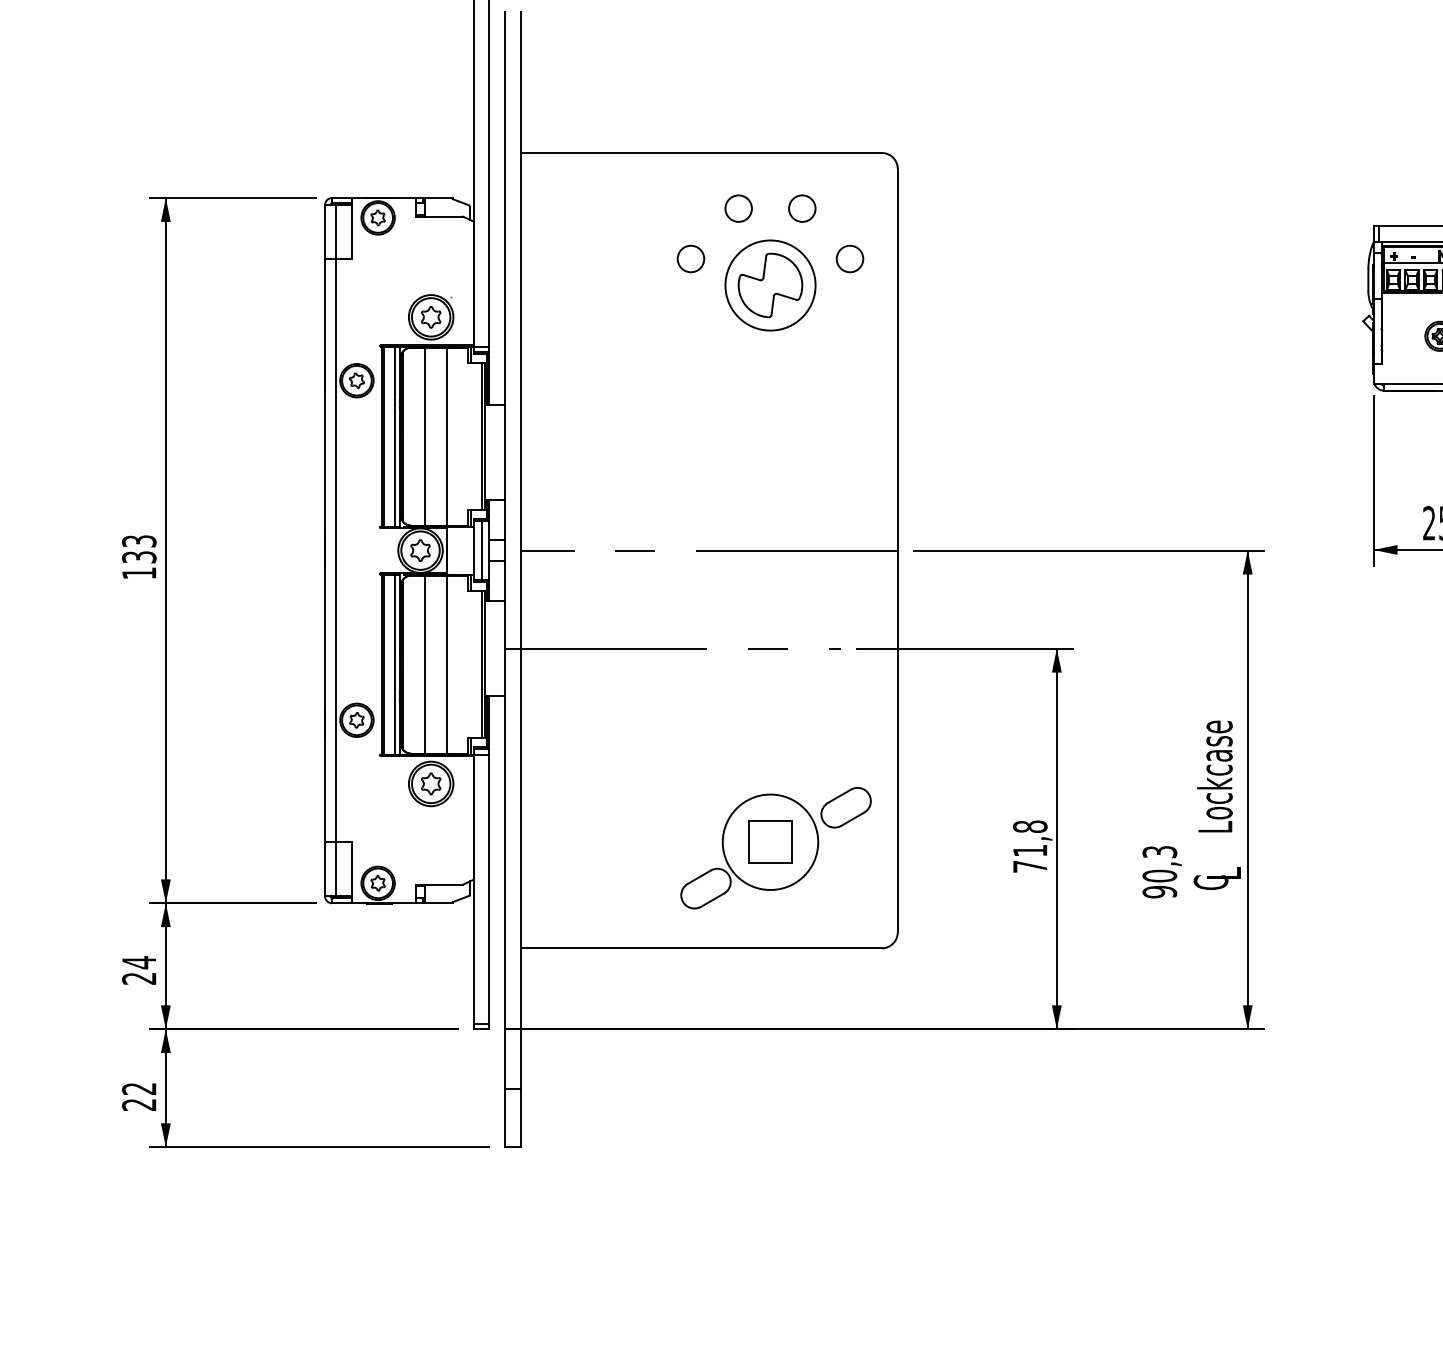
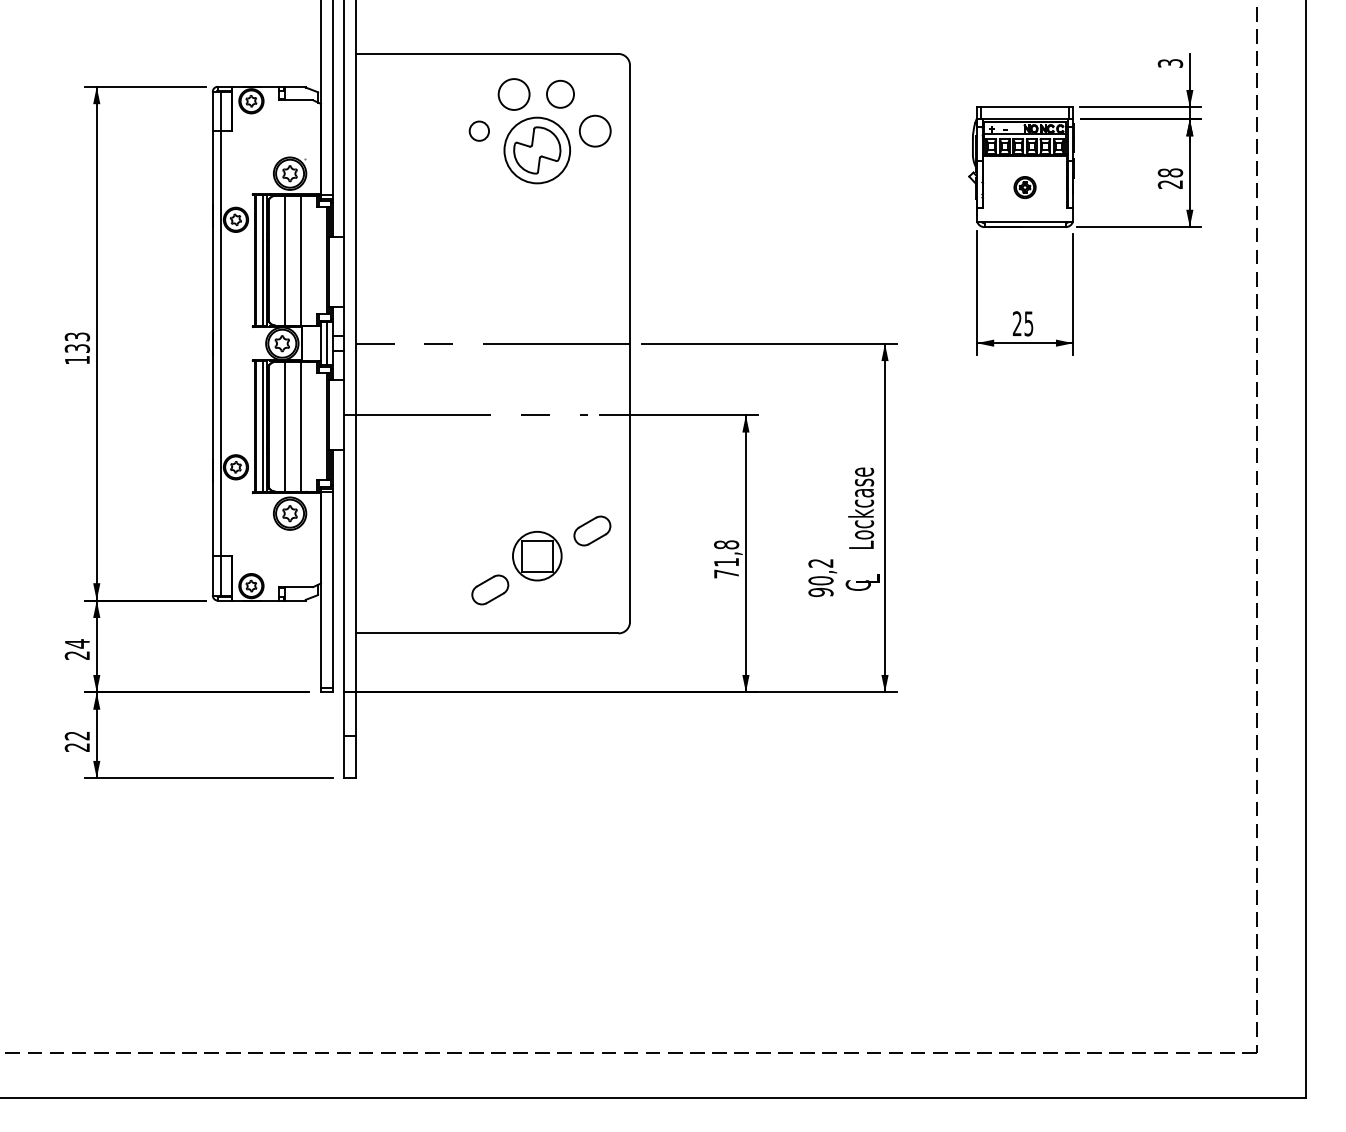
circle: (737, 208) -> (513, 94), size x1.6
circle: (802, 208) -> (560, 94), size x1.4
circle: (848, 258) -> (594, 130), size x1.6
circle: (770, 841) -> (537, 555), size x0.7
text: (1159, 852) -> (820, 563), 90,3 -> 90,2

